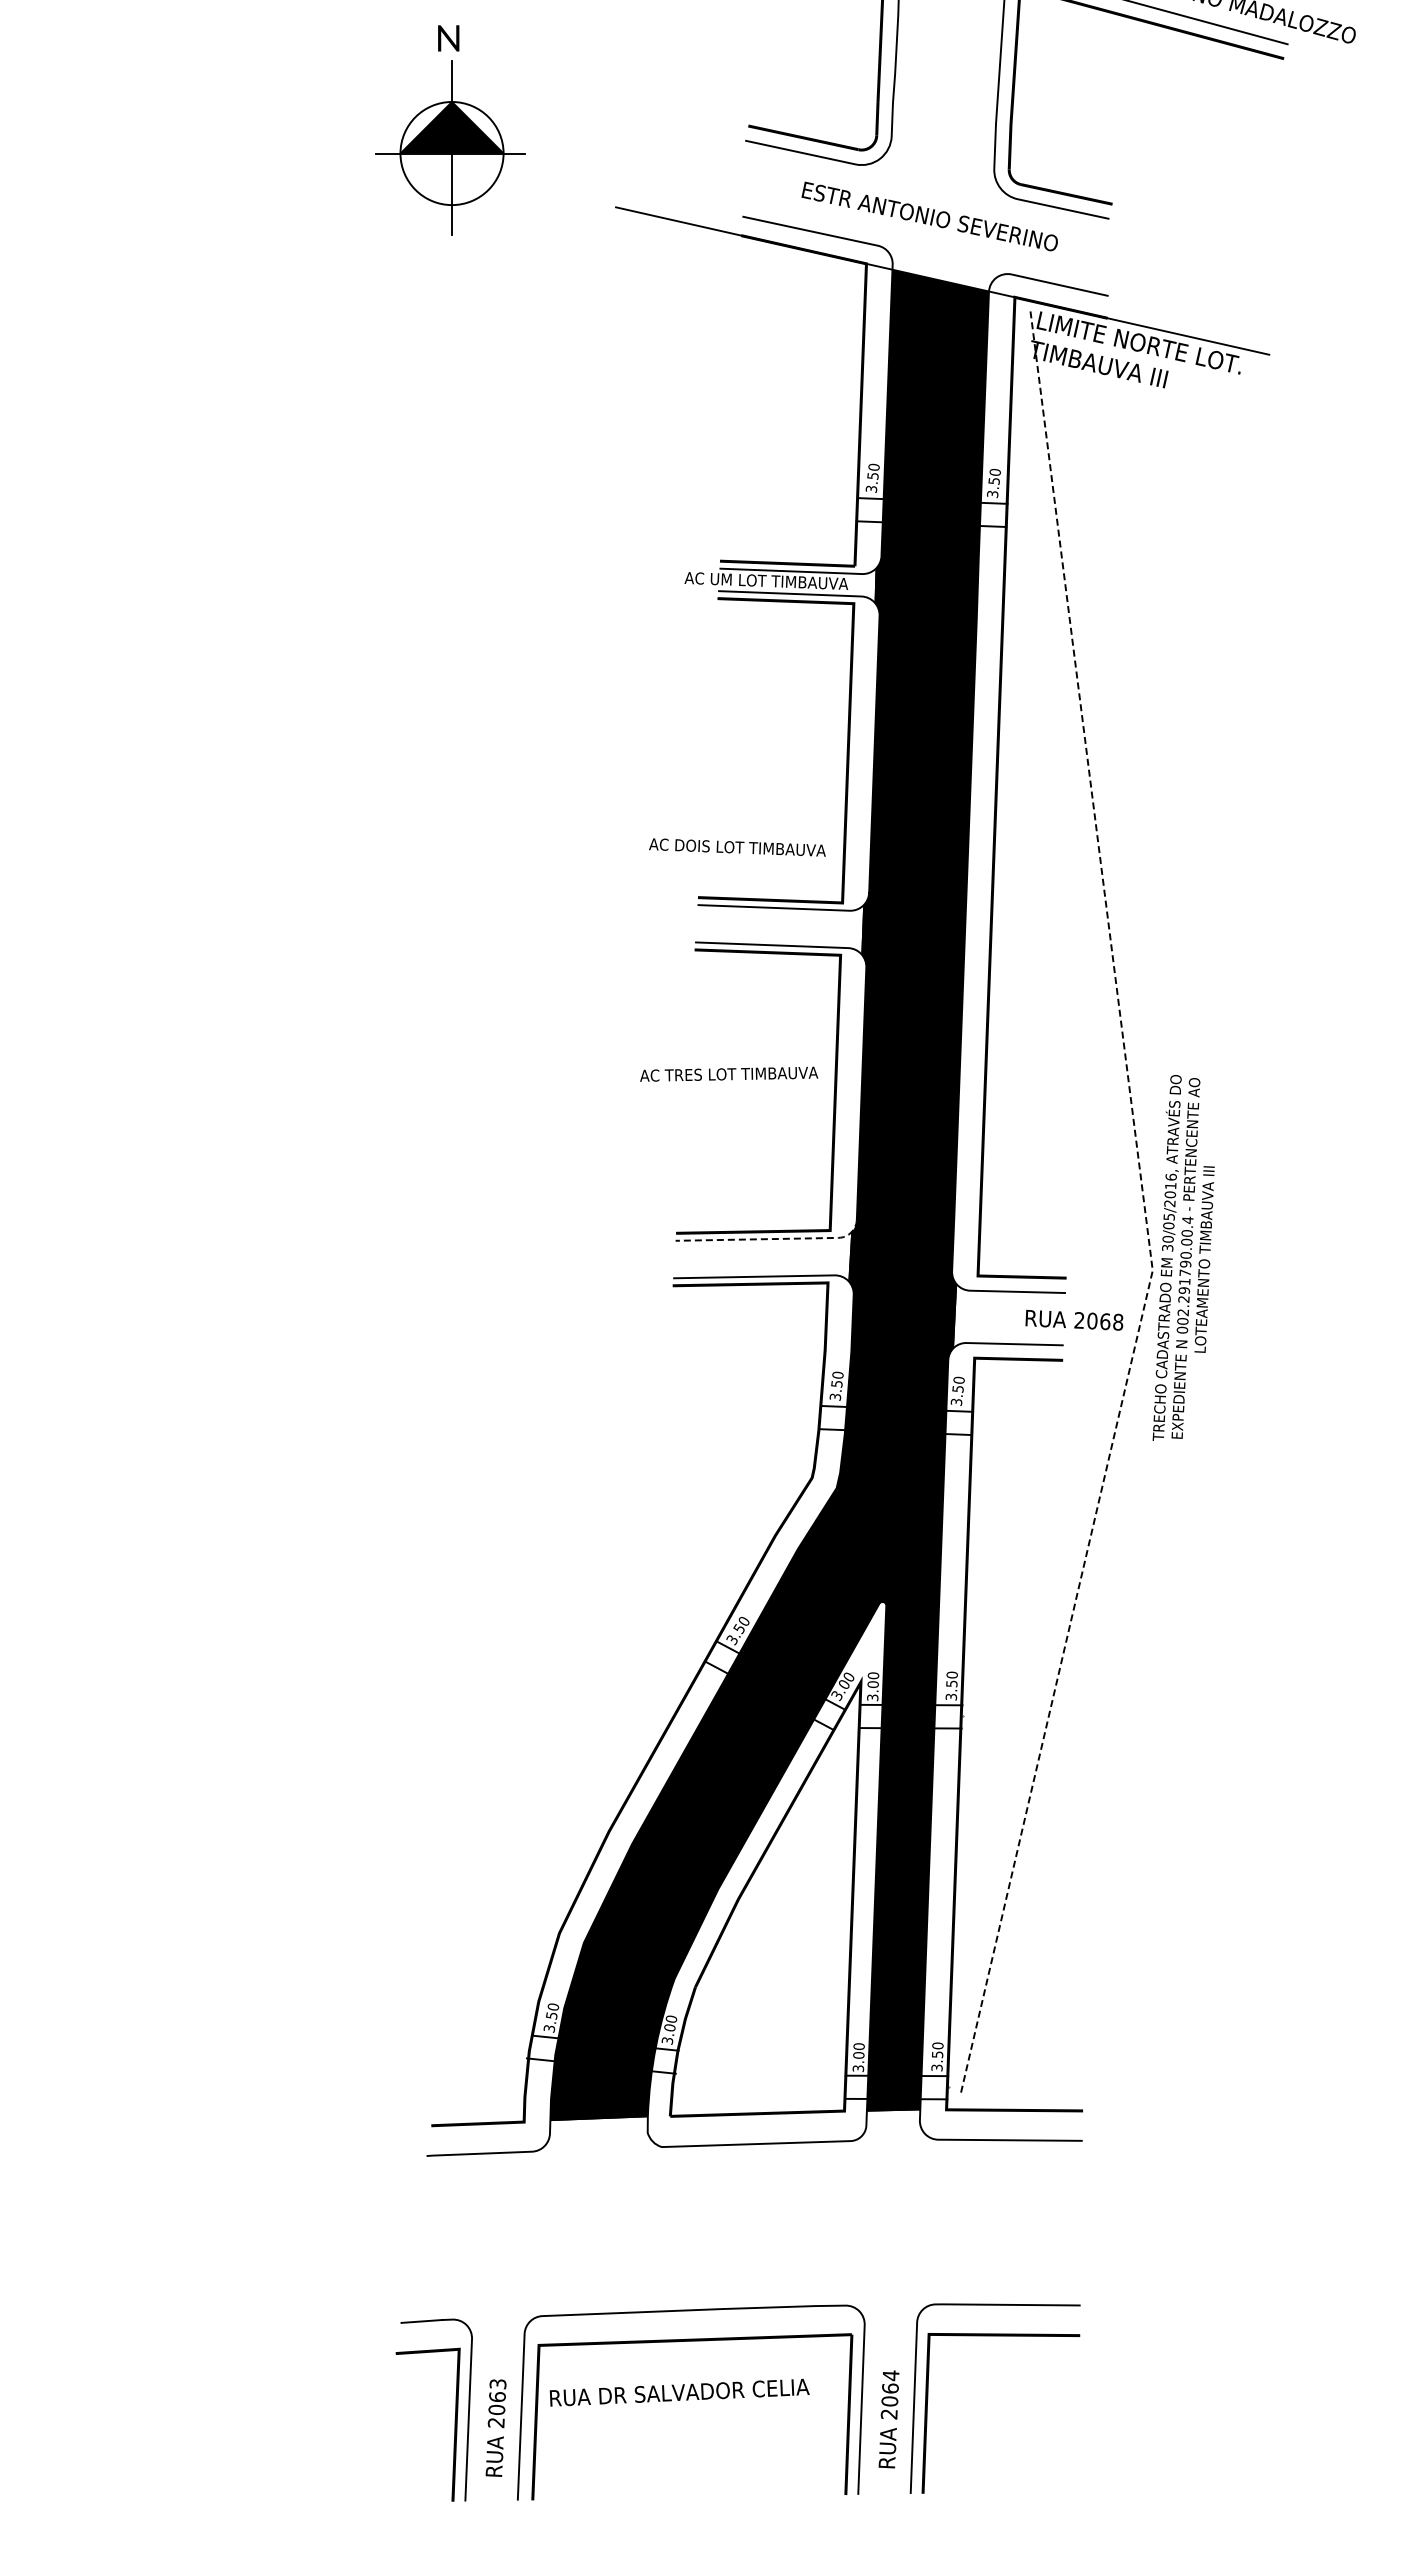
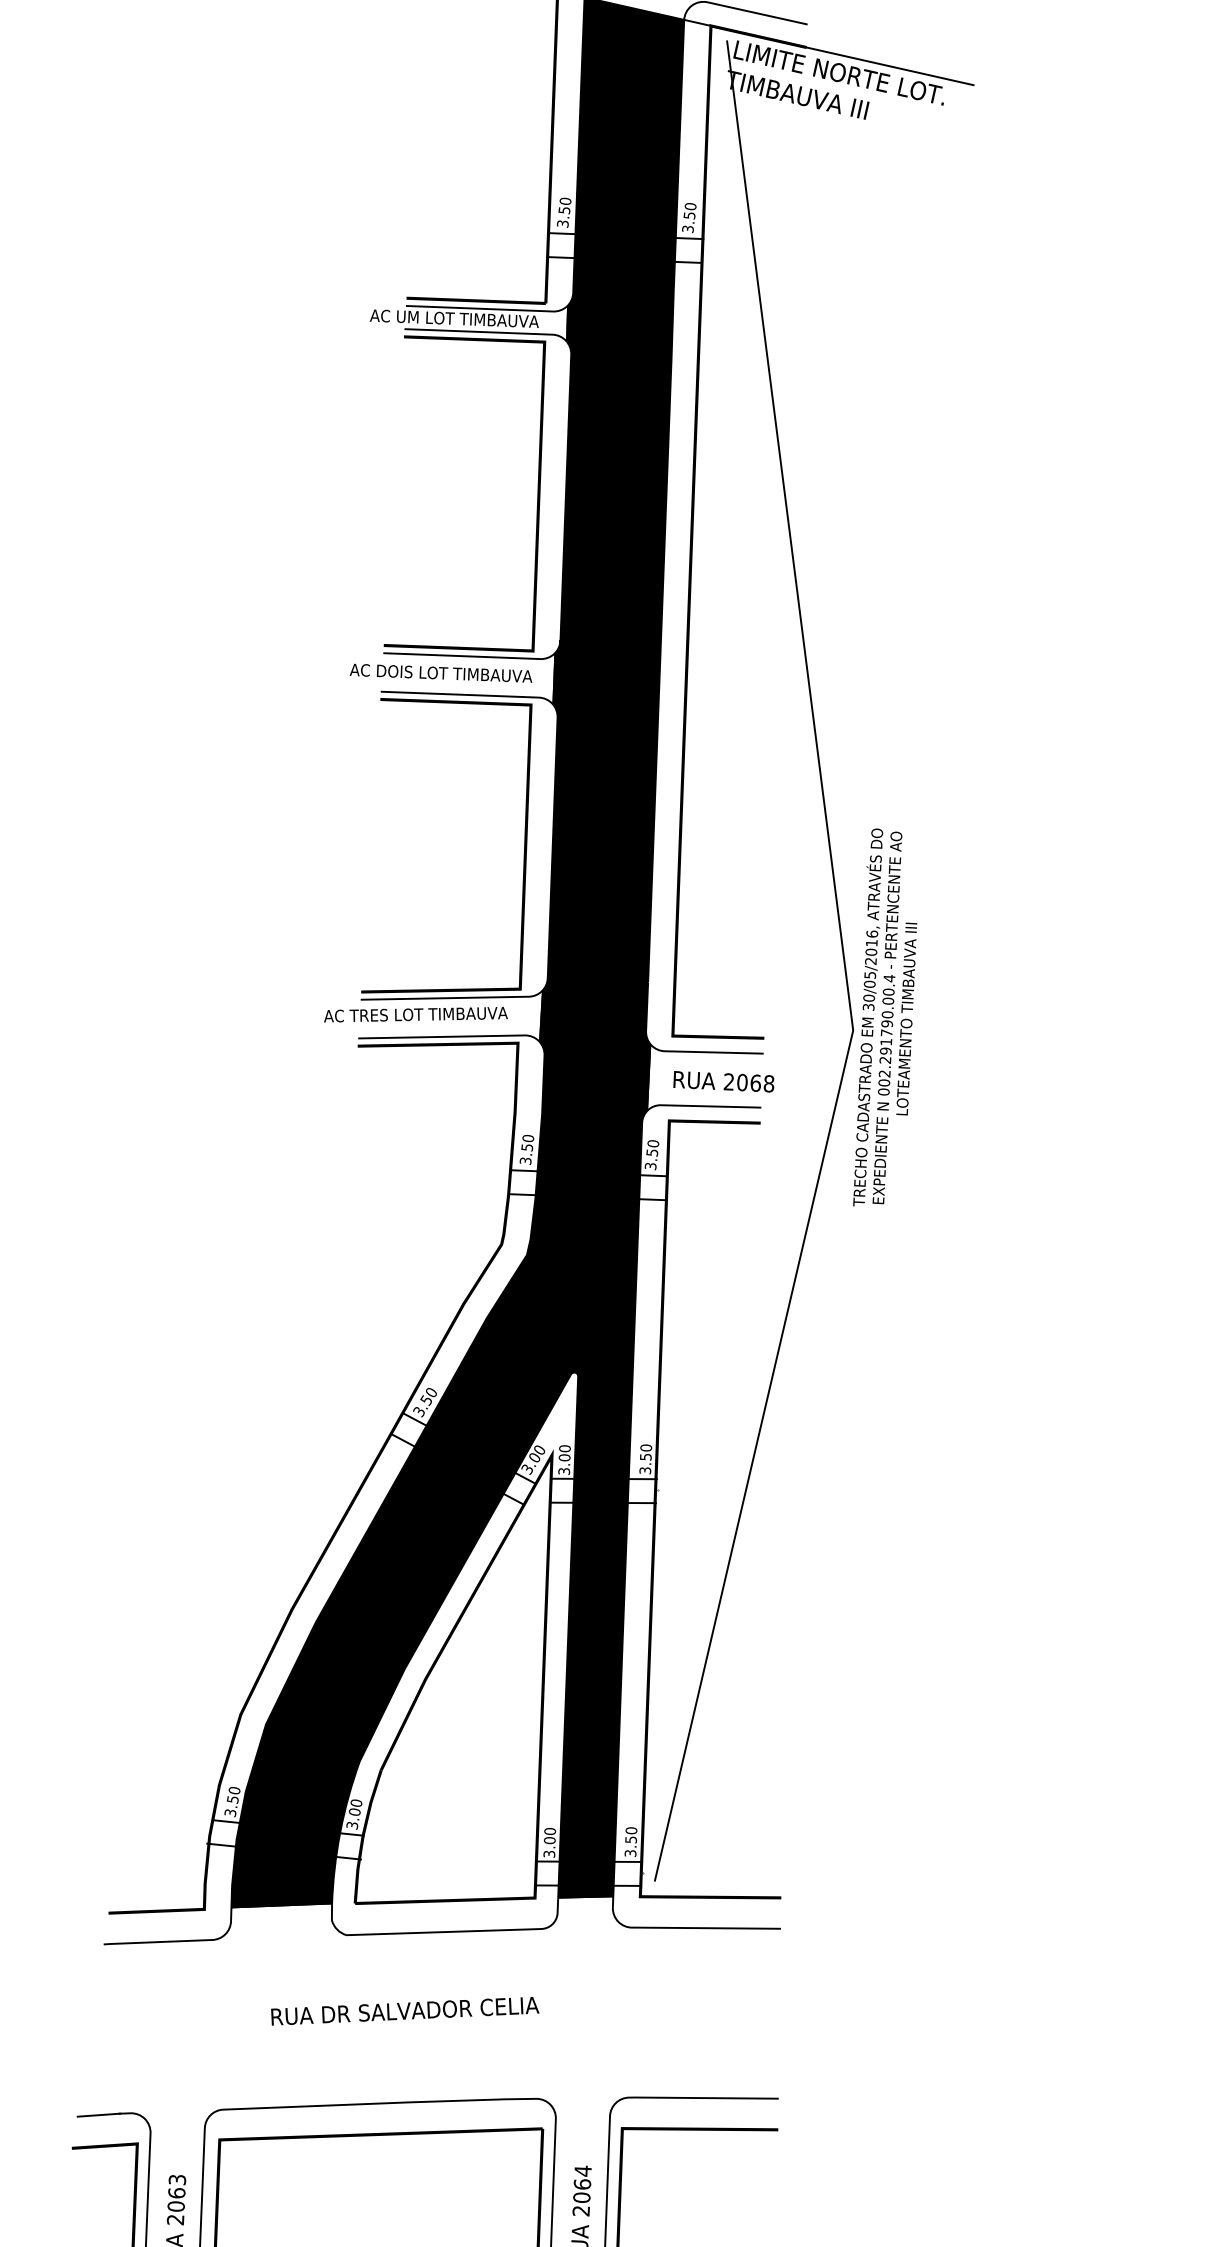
text: (737, 847) -> (441, 673), moved
text: (729, 1073) -> (416, 1013), moved
line: (1145, 1212) -> (845, 970), dashed -> solid
line: (777, 1238) -> (465, 997), dashed -> solid
text: (1074, 1320) -> (723, 1082), moved
text: (679, 2392) -> (404, 2010), moved

